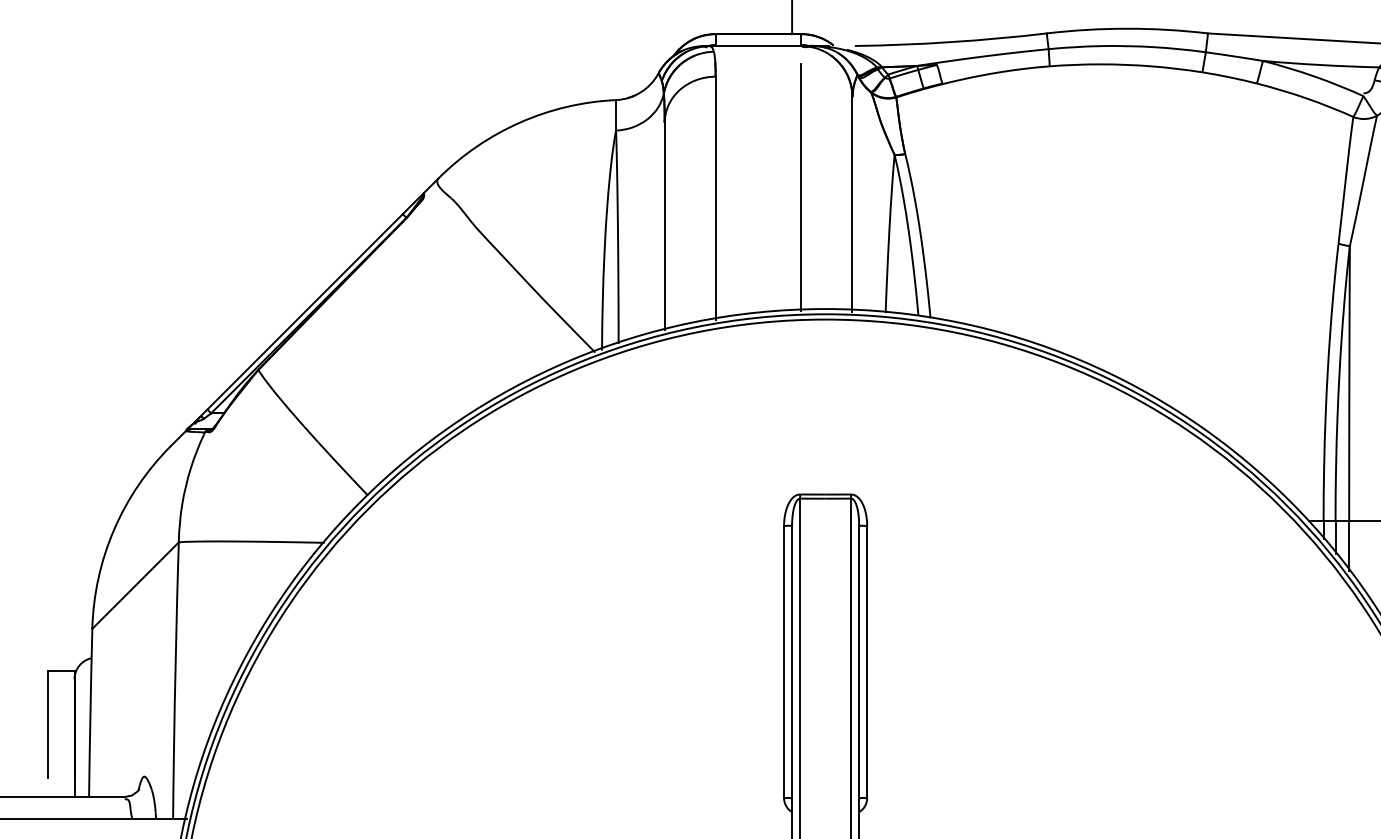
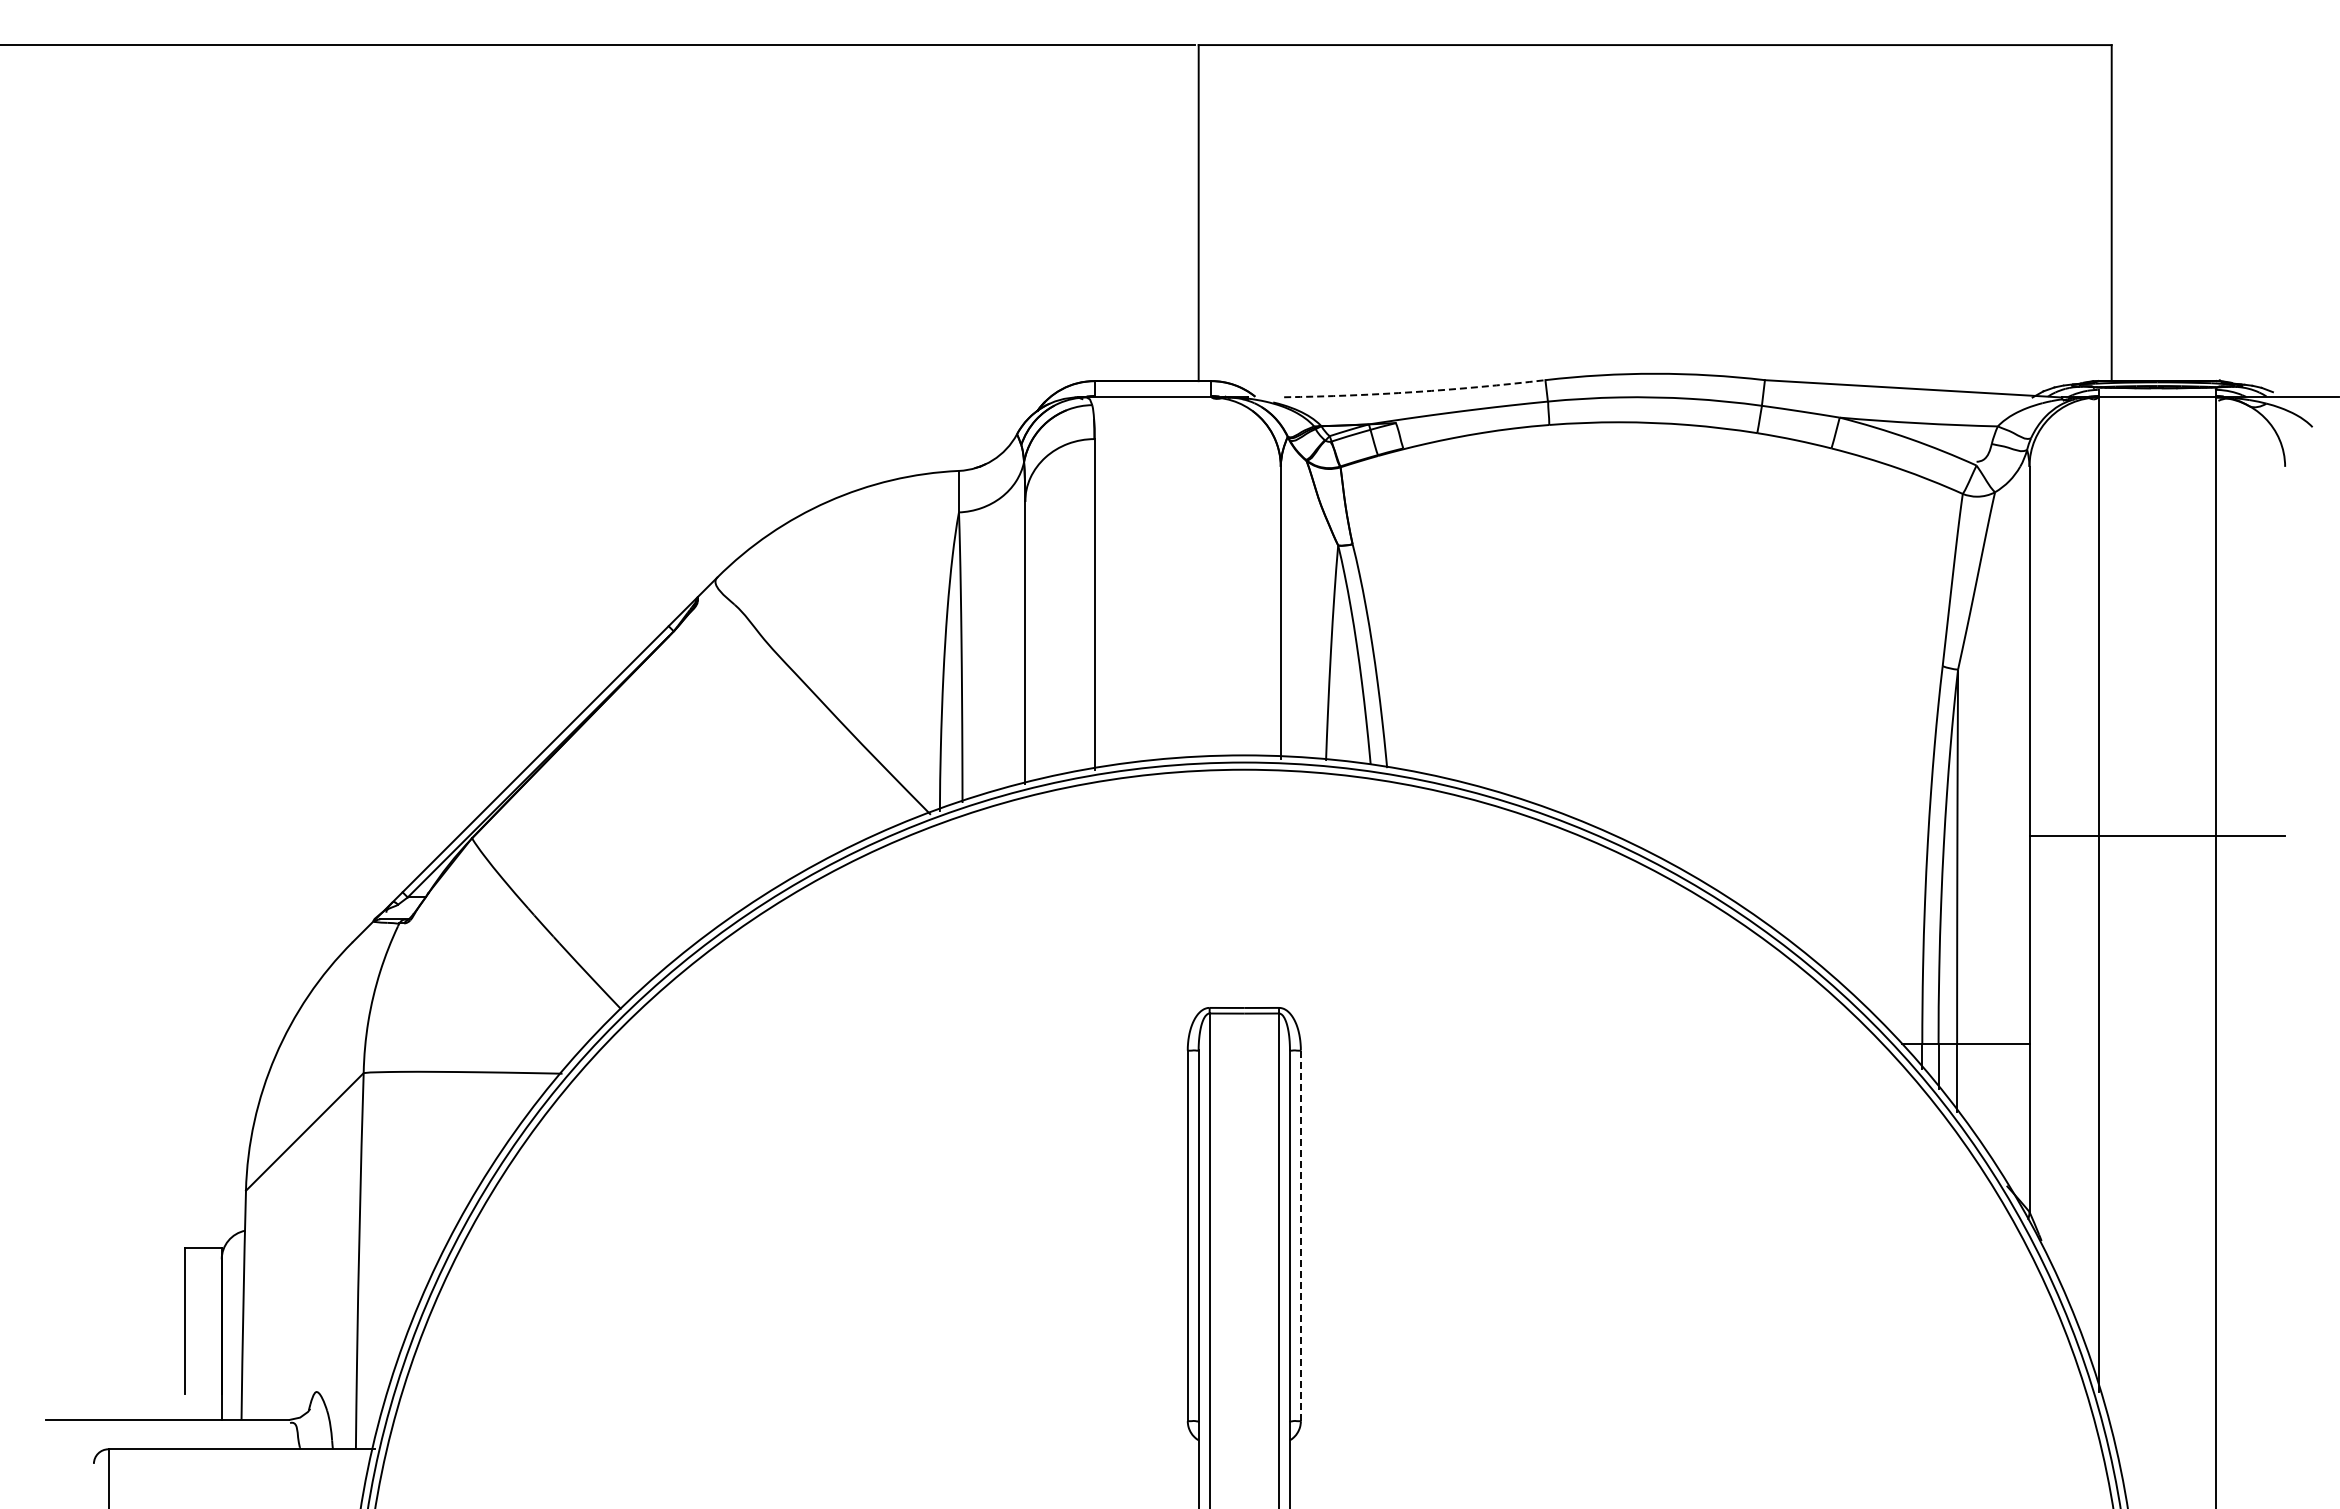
arc: (951, 42) -> (1415, 392), solid -> dashed
line: (801, 187) -> (1211, 590), removed
line: (866, 662) -> (1300, 1236), solid -> dashed

